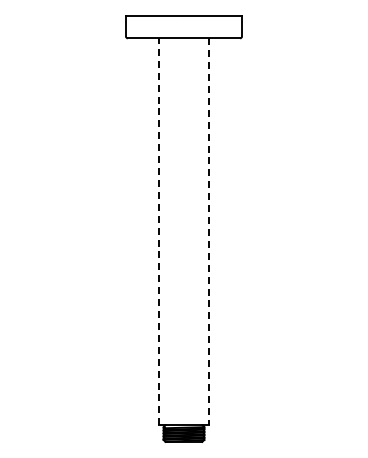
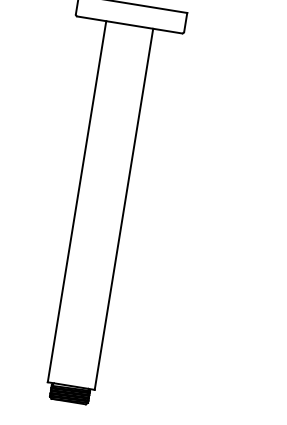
line: (158, 231) -> (76, 201), dashed -> solid
line: (209, 232) -> (124, 210), dashed -> solid

